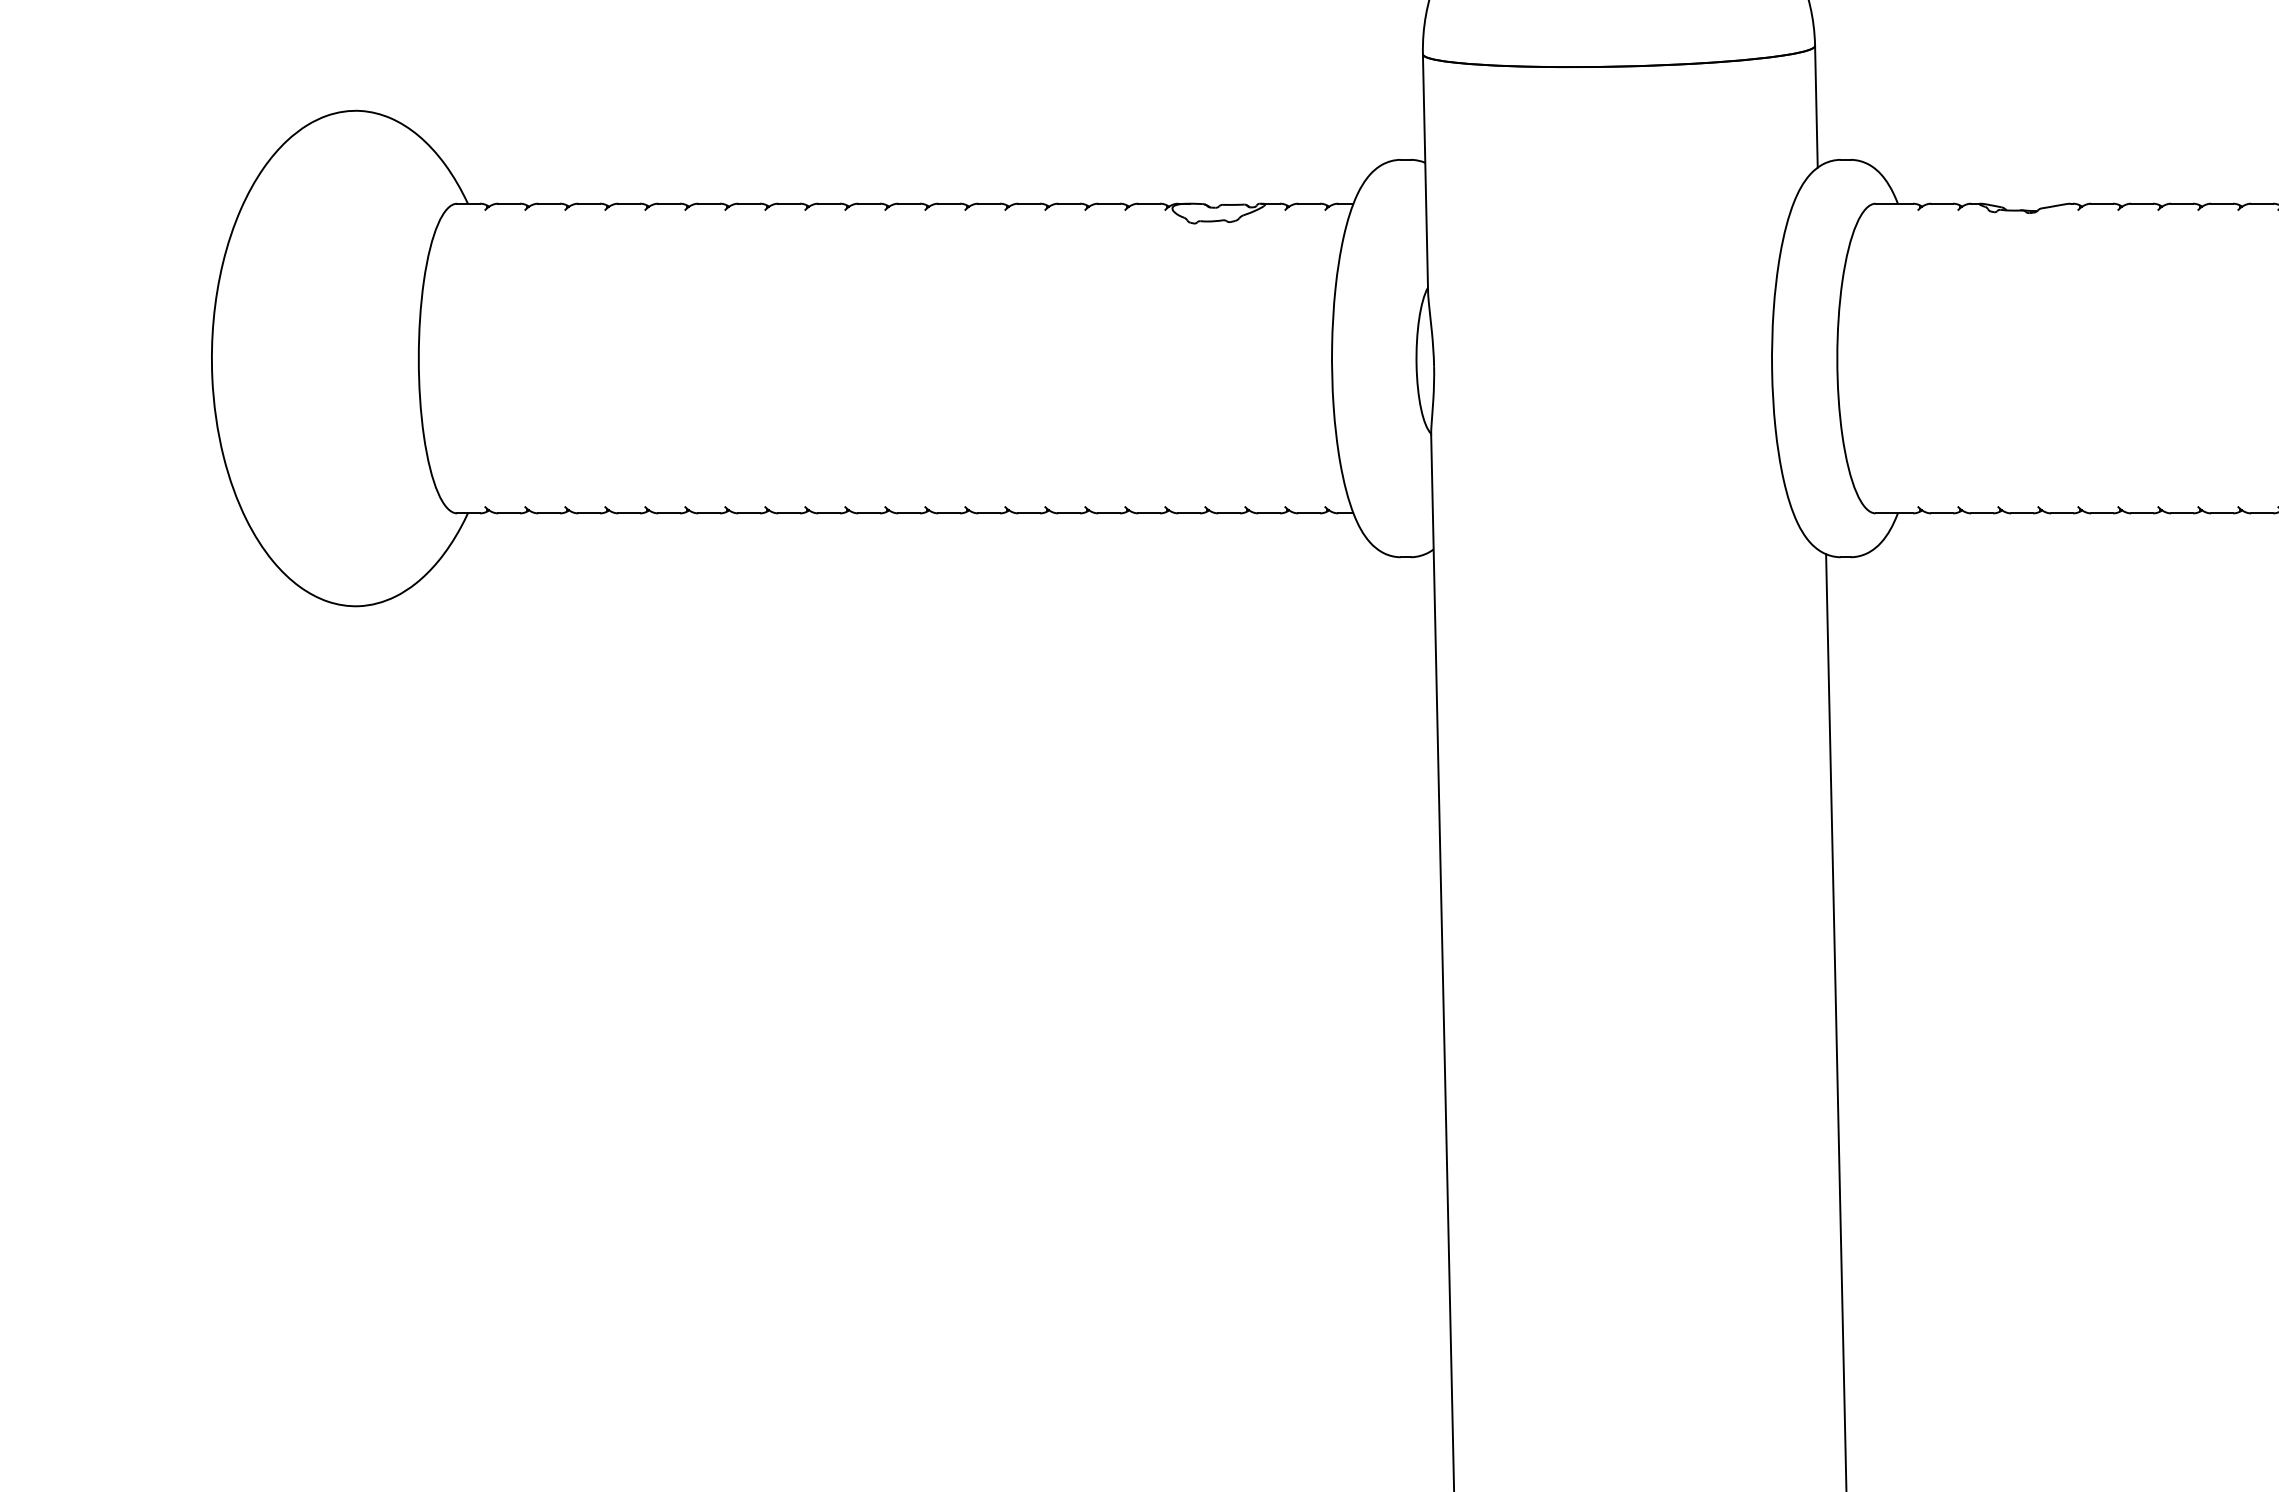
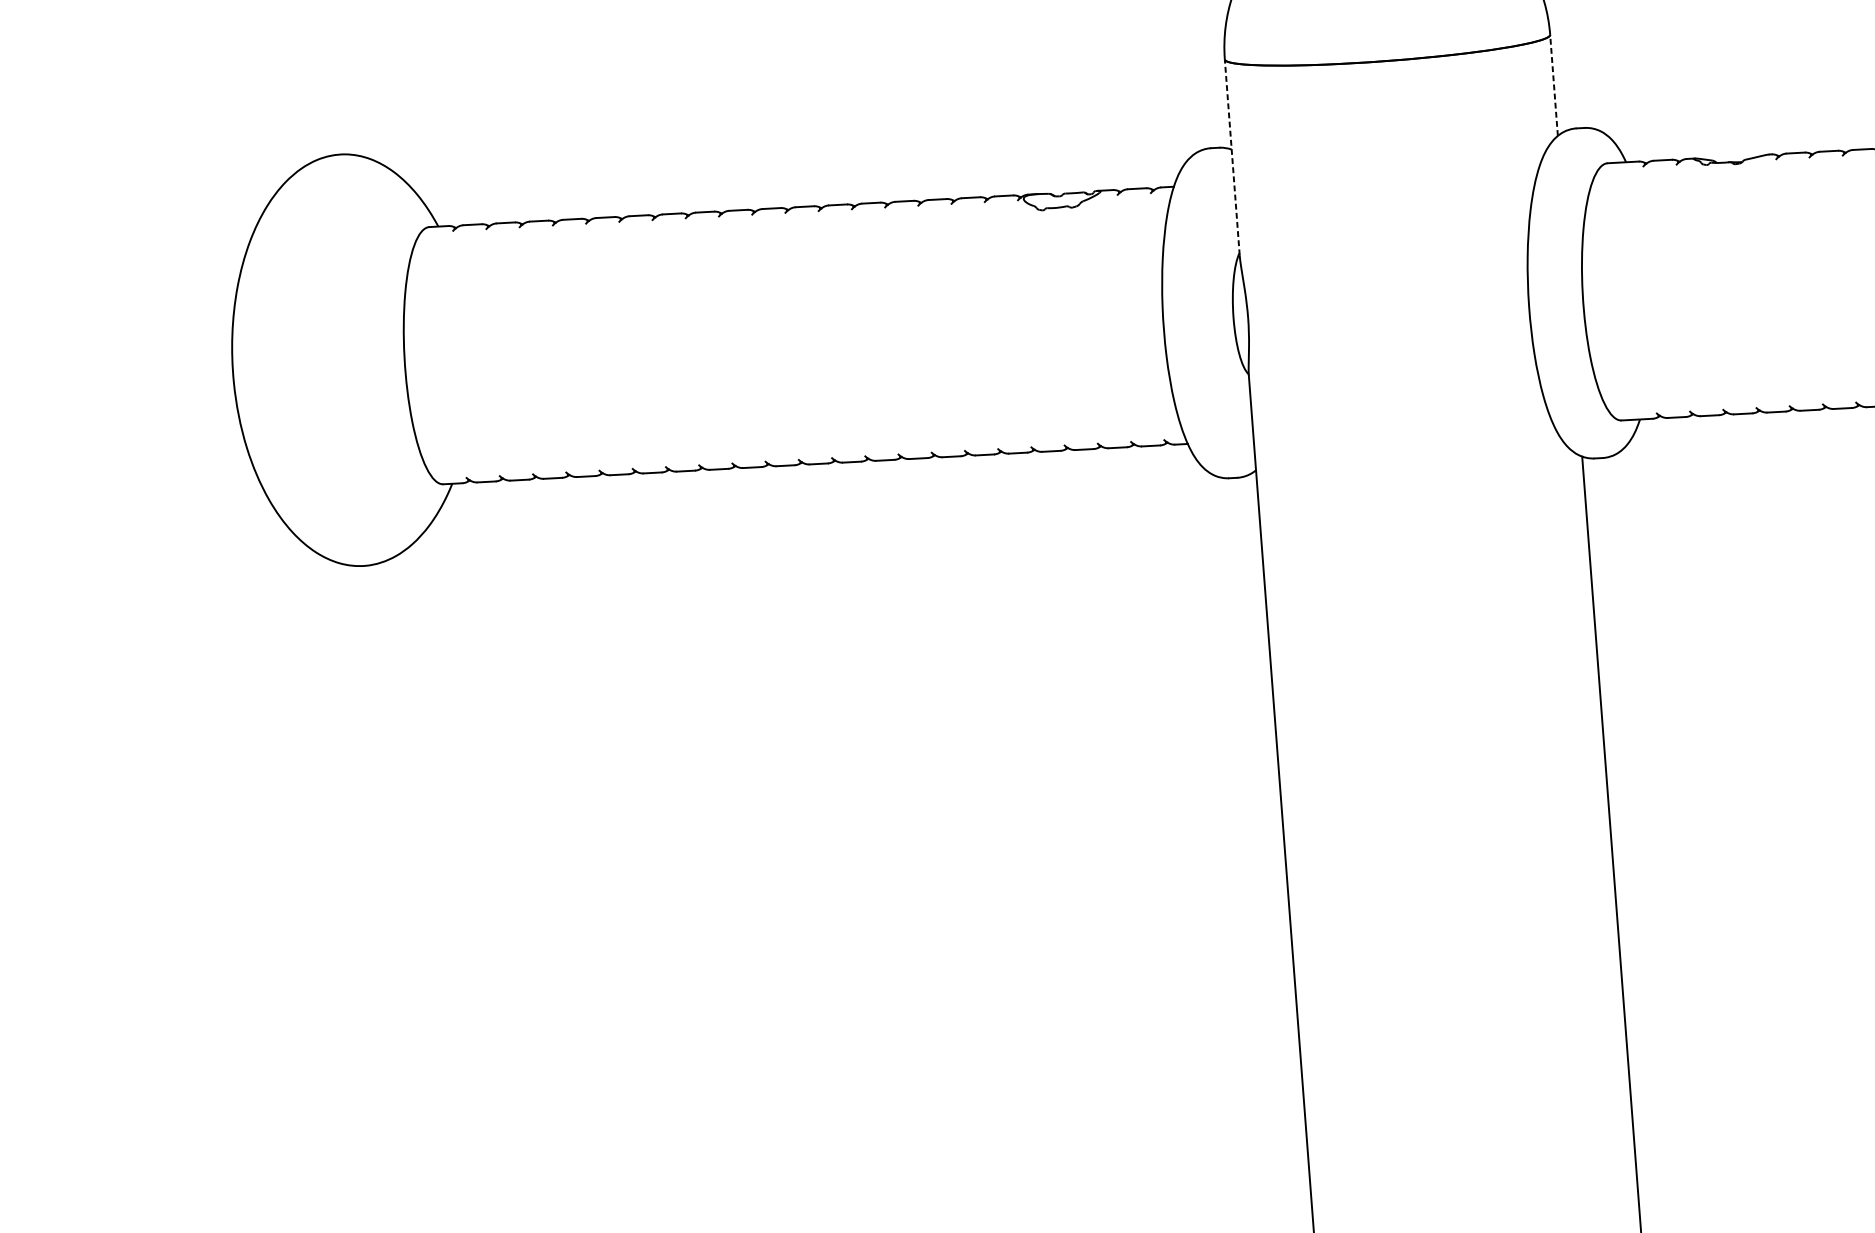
line: (1816, 106) -> (1554, 85), solid -> dashed
line: (1425, 172) -> (1232, 157), solid -> dashed

